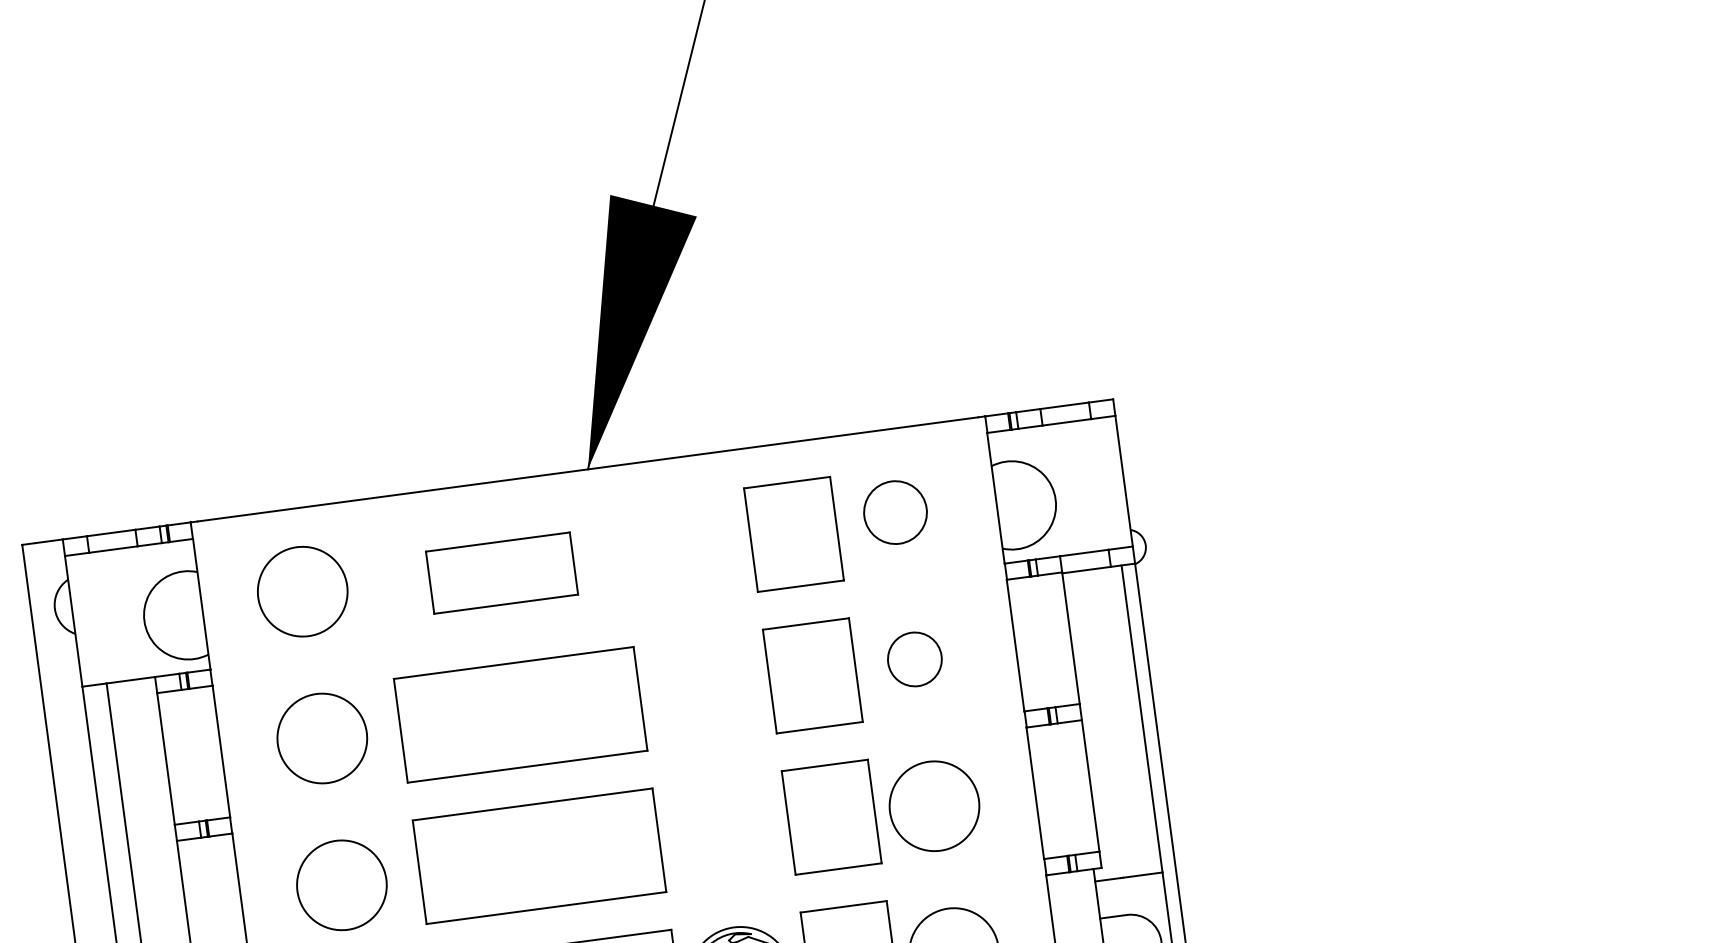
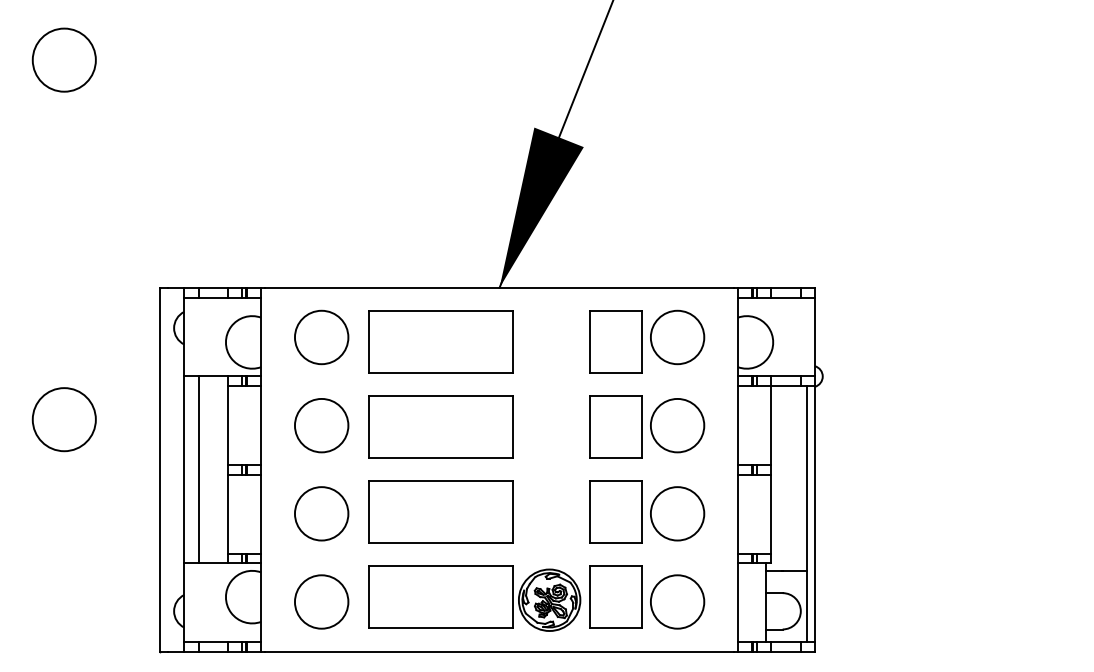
circle: (895, 512) -> (677, 337), size x1.43
part: (501, 571) -> (440, 341), size x1.67
circle: (914, 659) -> (677, 425), size x1.67

